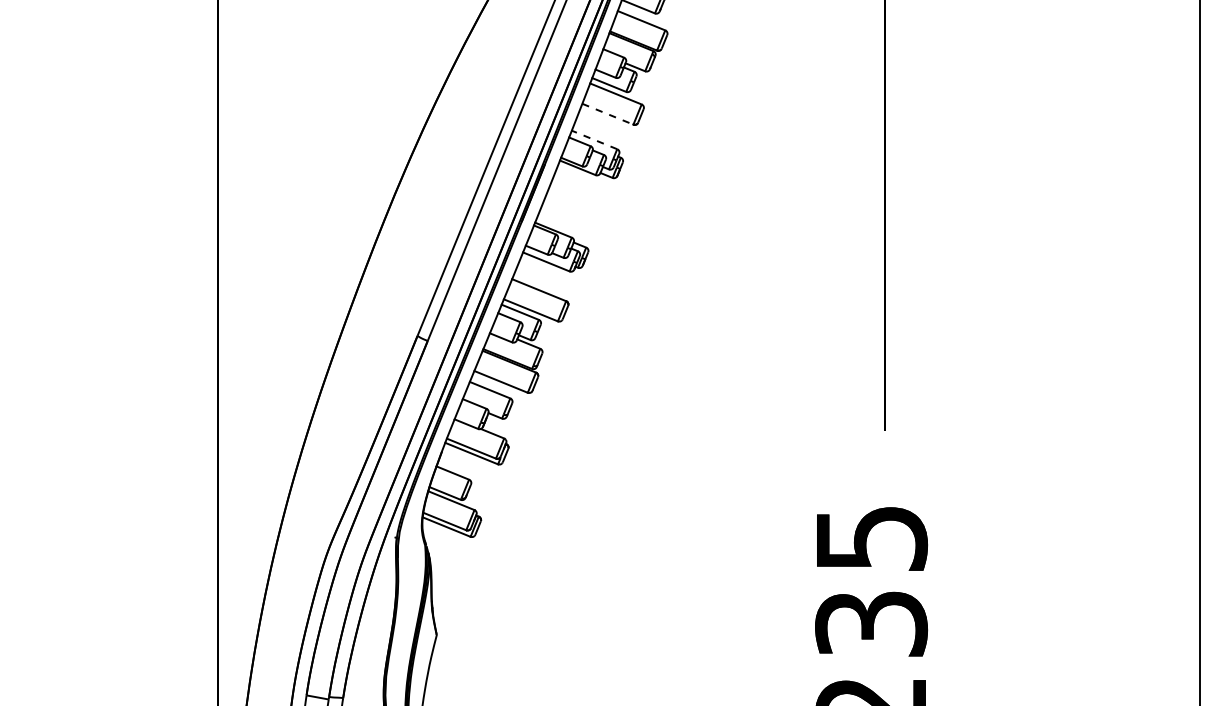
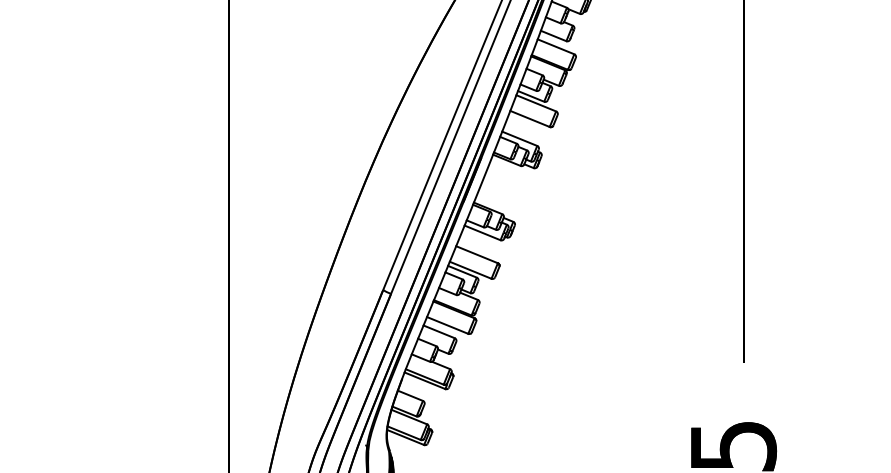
line: (607, 114) -> (529, 119), dashed -> solid
line: (594, 139) -> (519, 138), dashed -> solid

